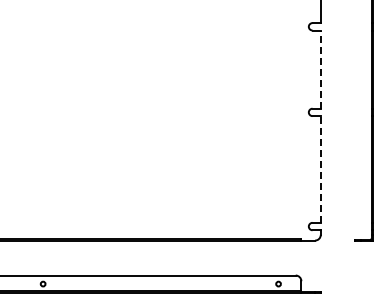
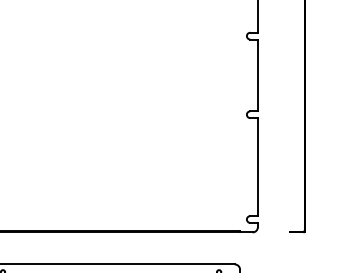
line: (320, 69) -> (257, 75), dashed -> solid
line: (320, 168) -> (257, 166), dashed -> solid

